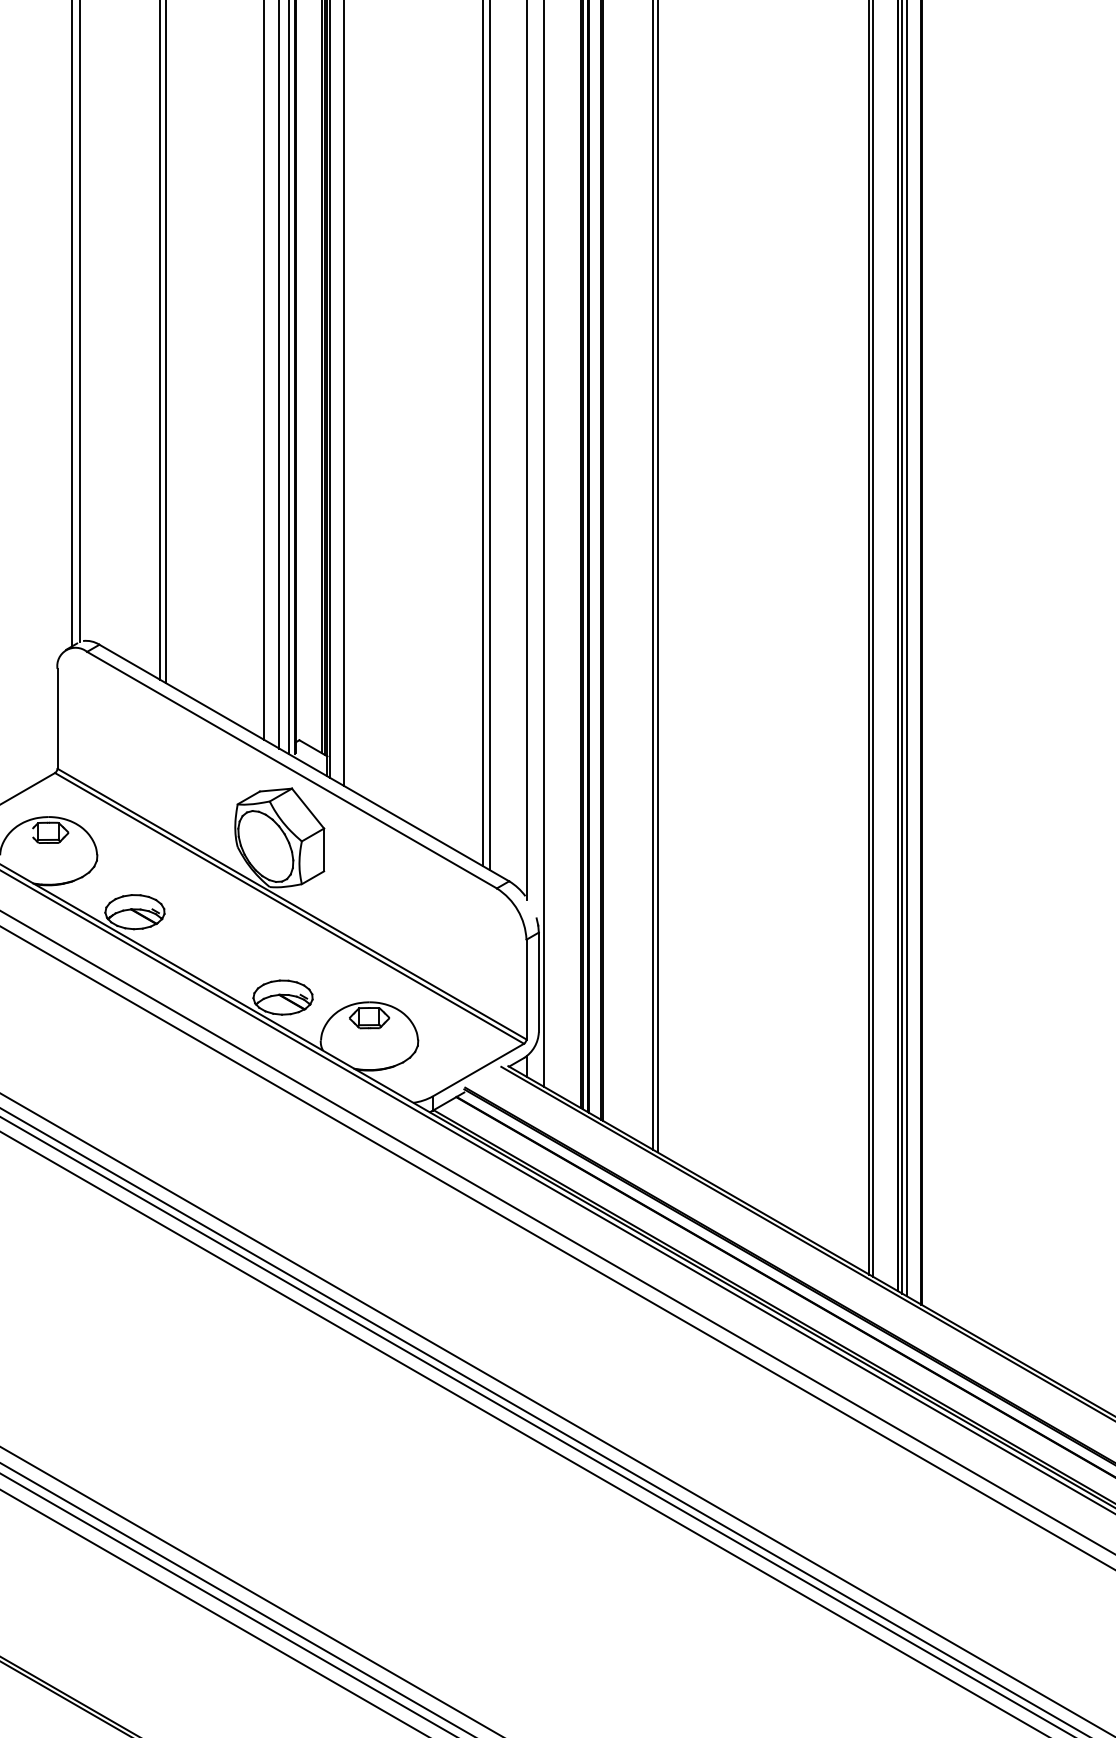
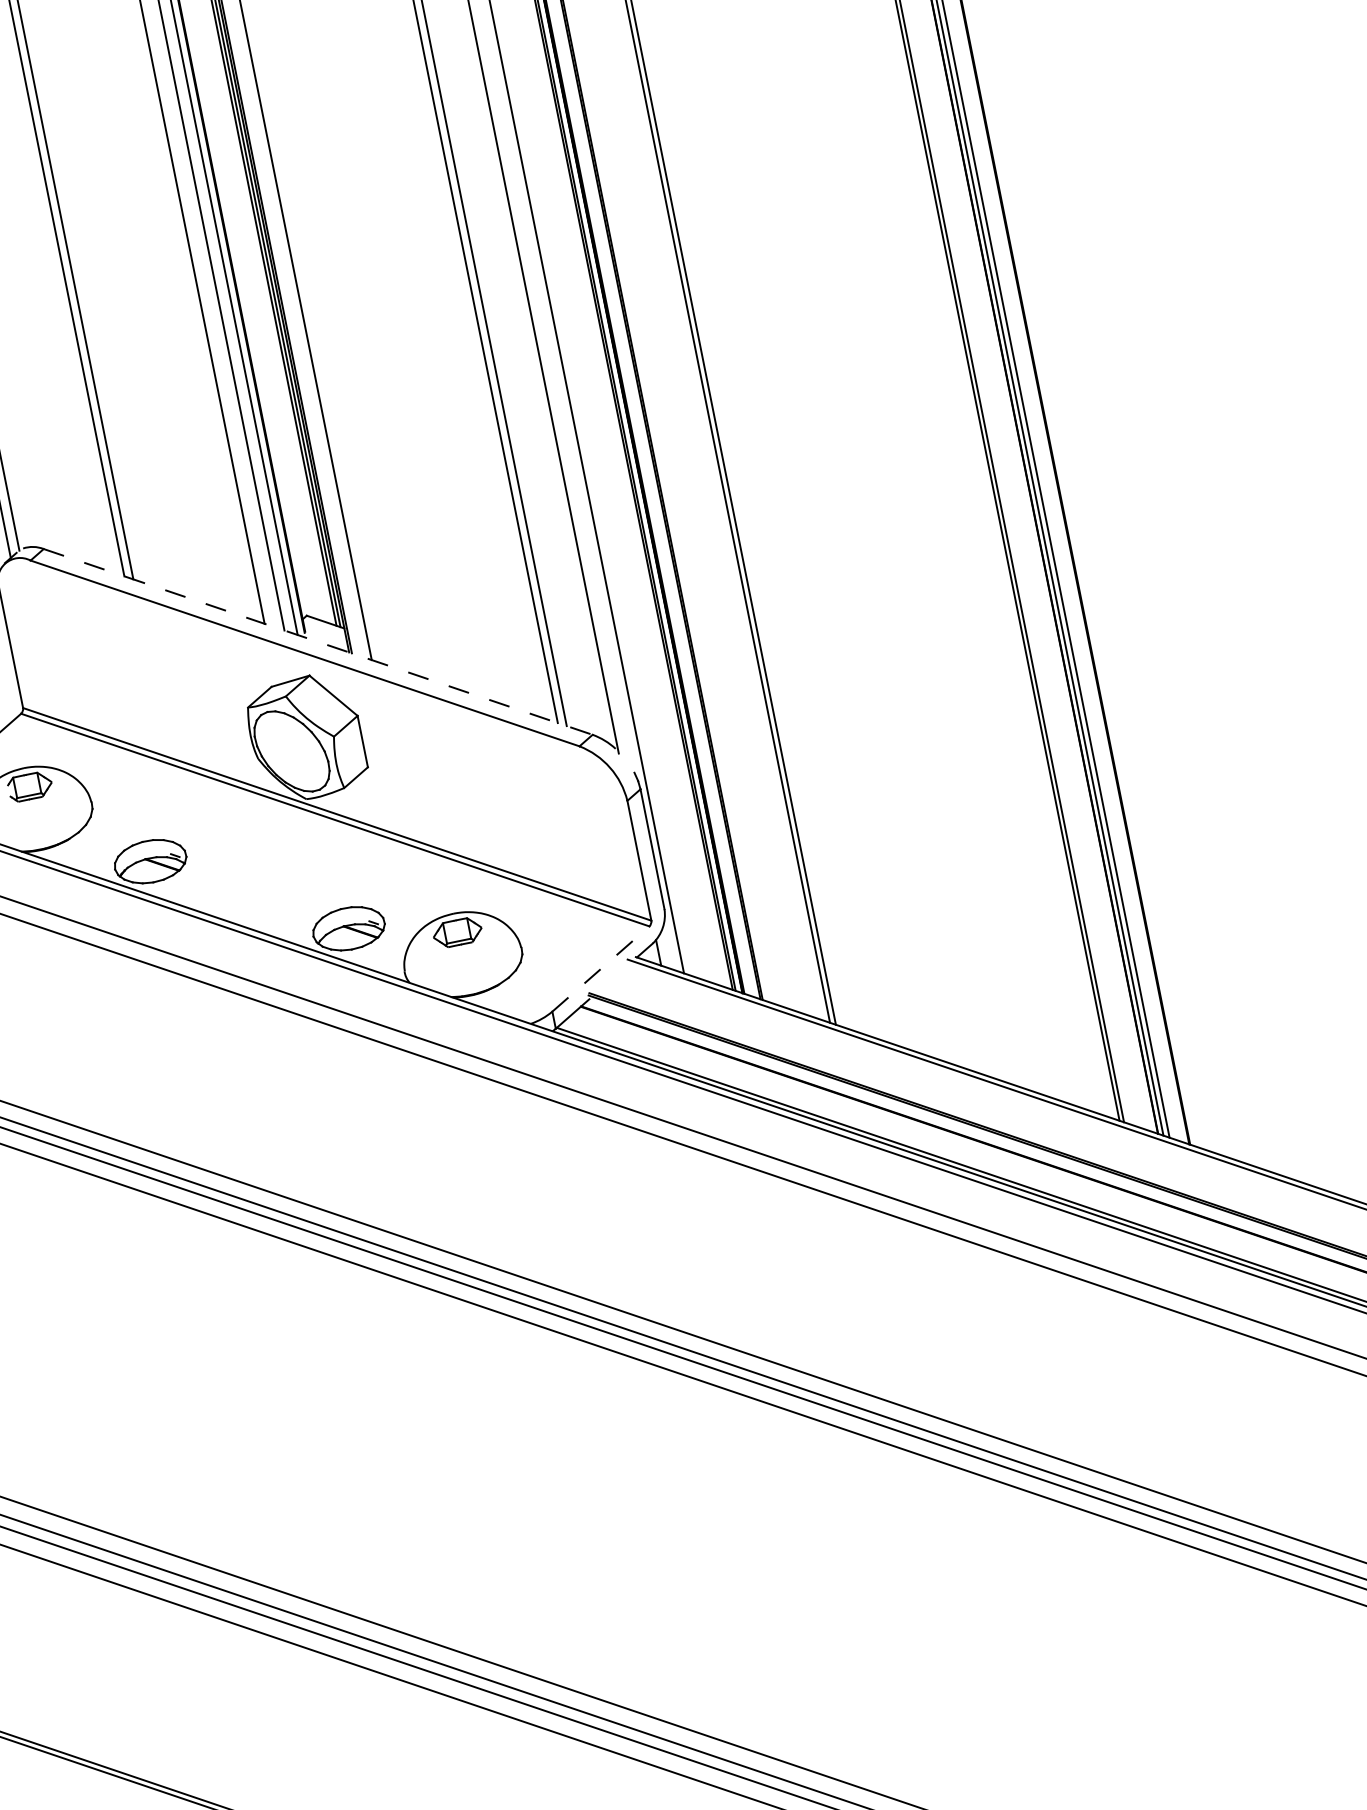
line: (304, 763) -> (318, 642), solid -> dashed
line: (478, 1070) -> (601, 969), solid -> dashed

